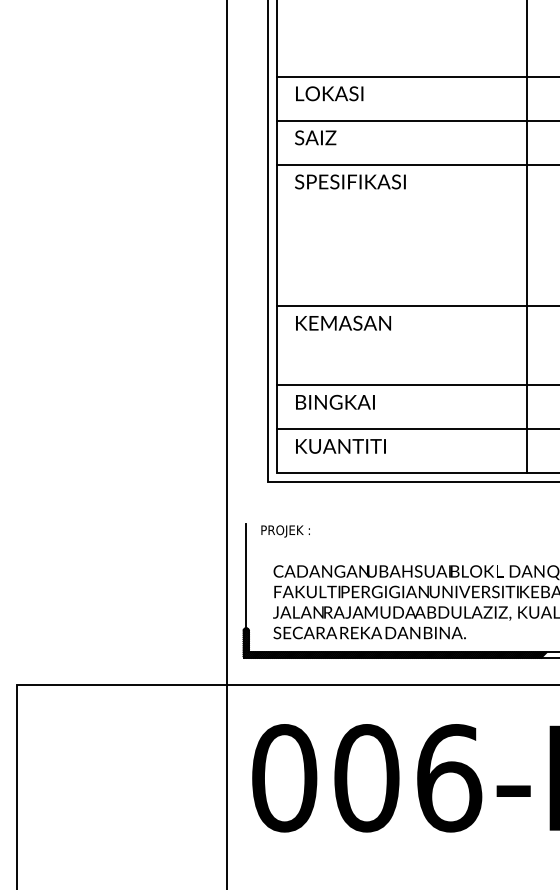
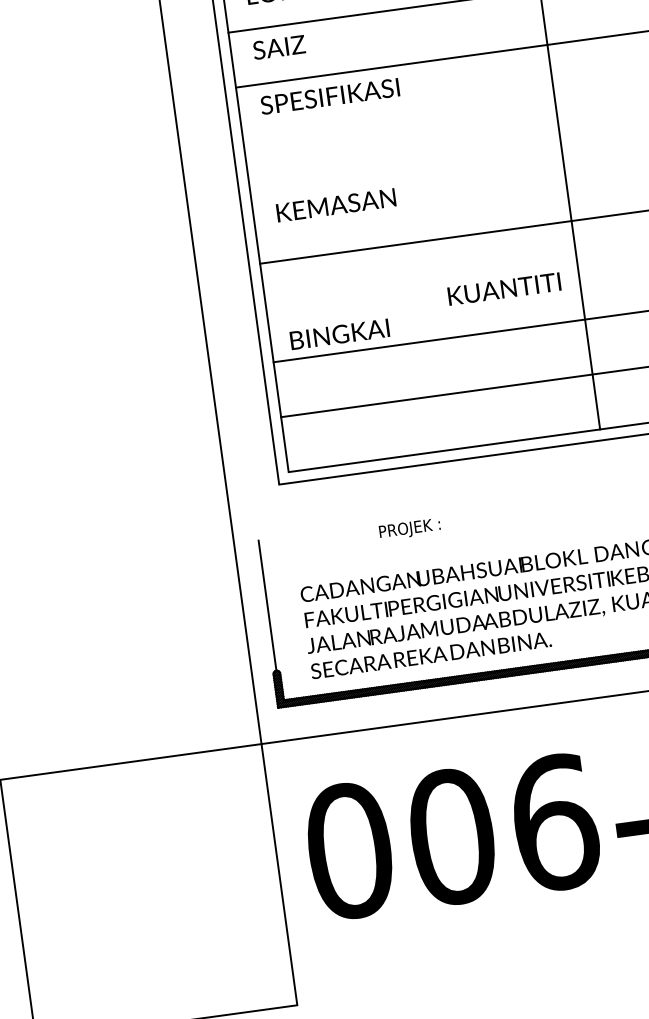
text: (343, 322) -> (336, 204), moved
text: (335, 401) -> (339, 333), moved
text: (340, 446) -> (503, 289), moved
text: (285, 531) -> (409, 529), moved

